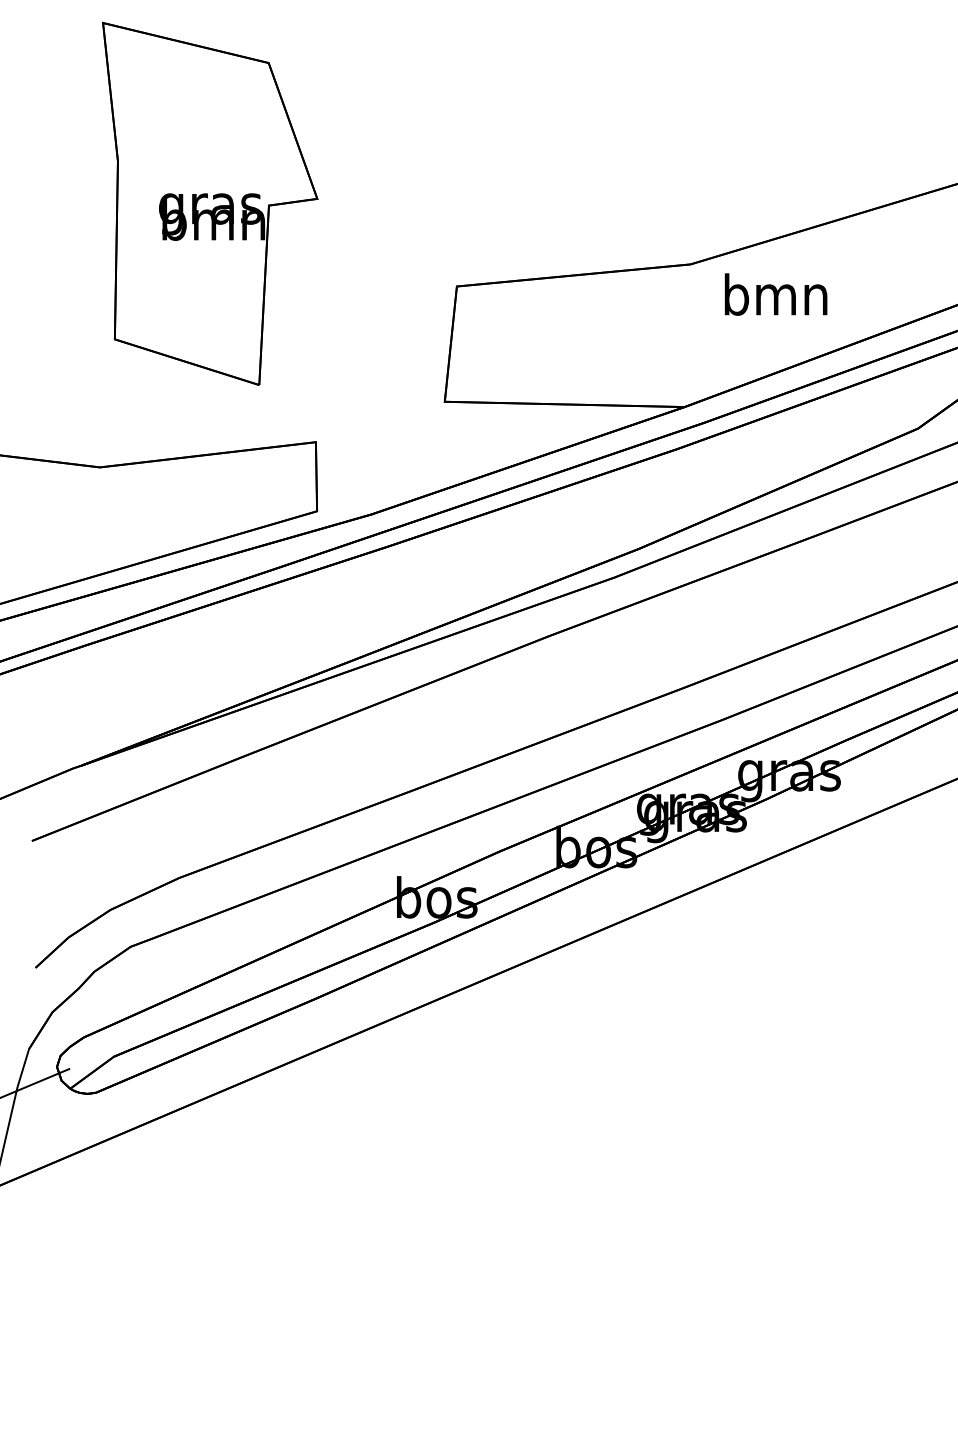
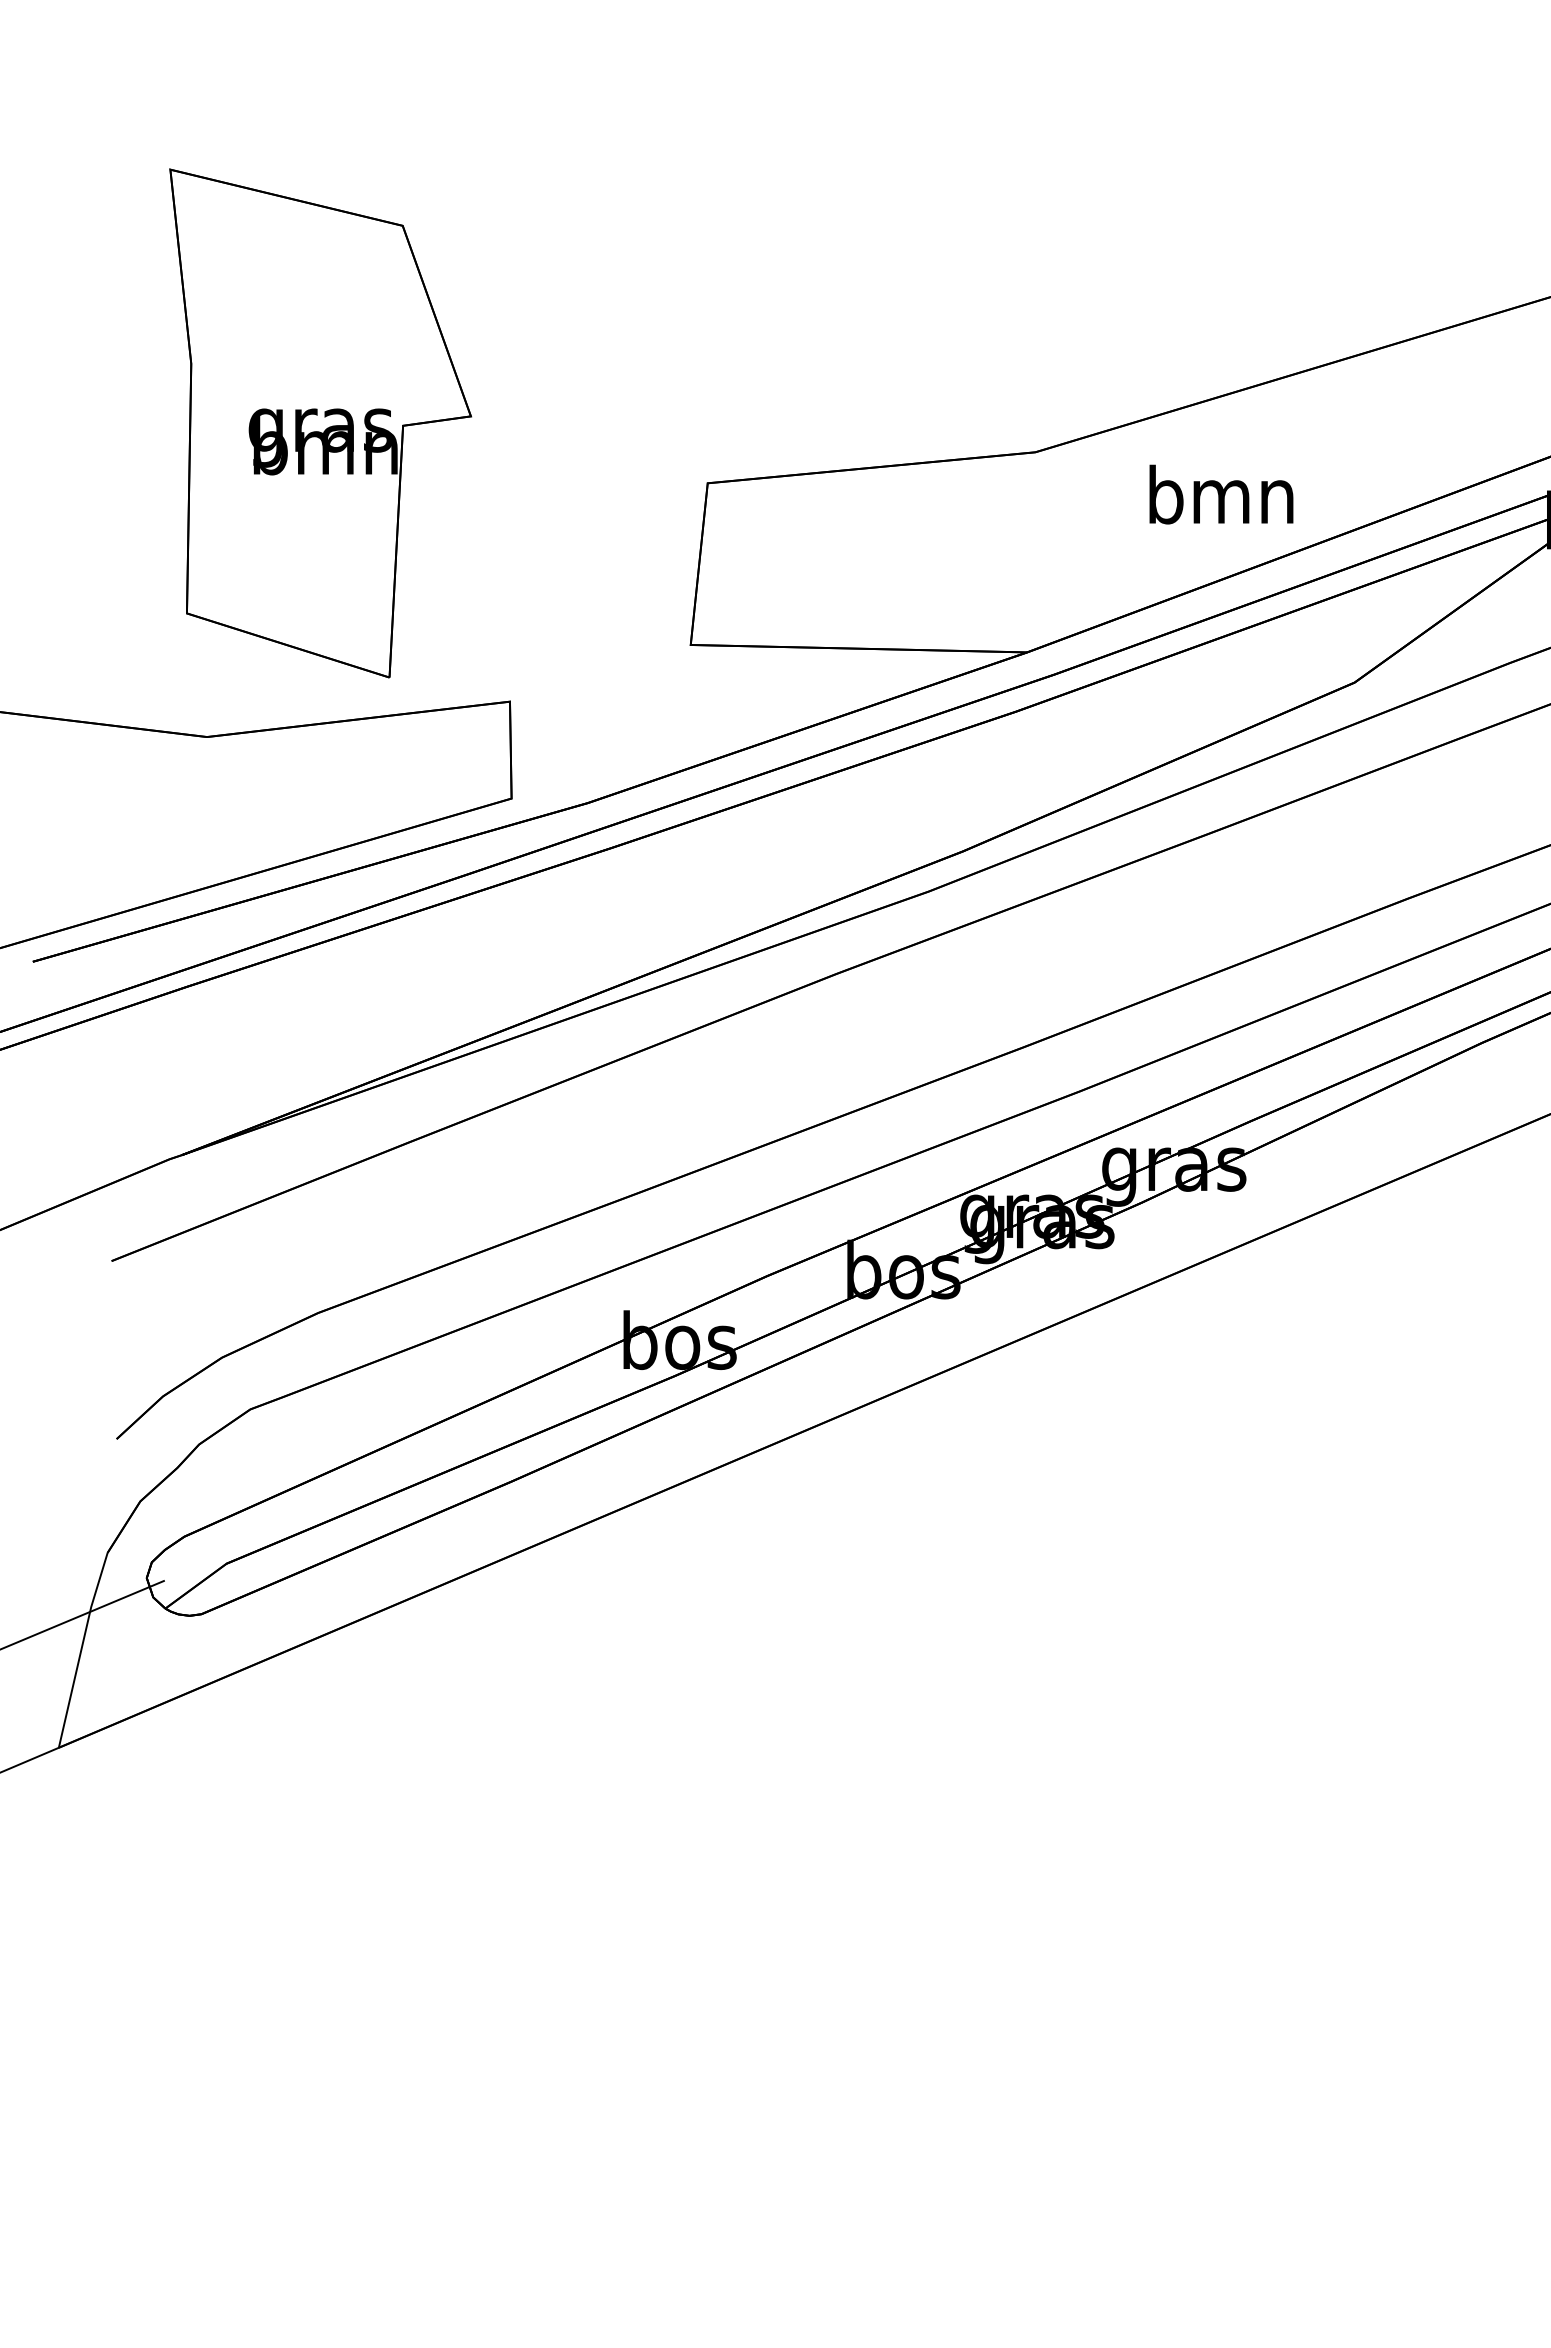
part: (210, 203) -> (320, 423), moved
text: (776, 294) -> (1221, 494), moved

